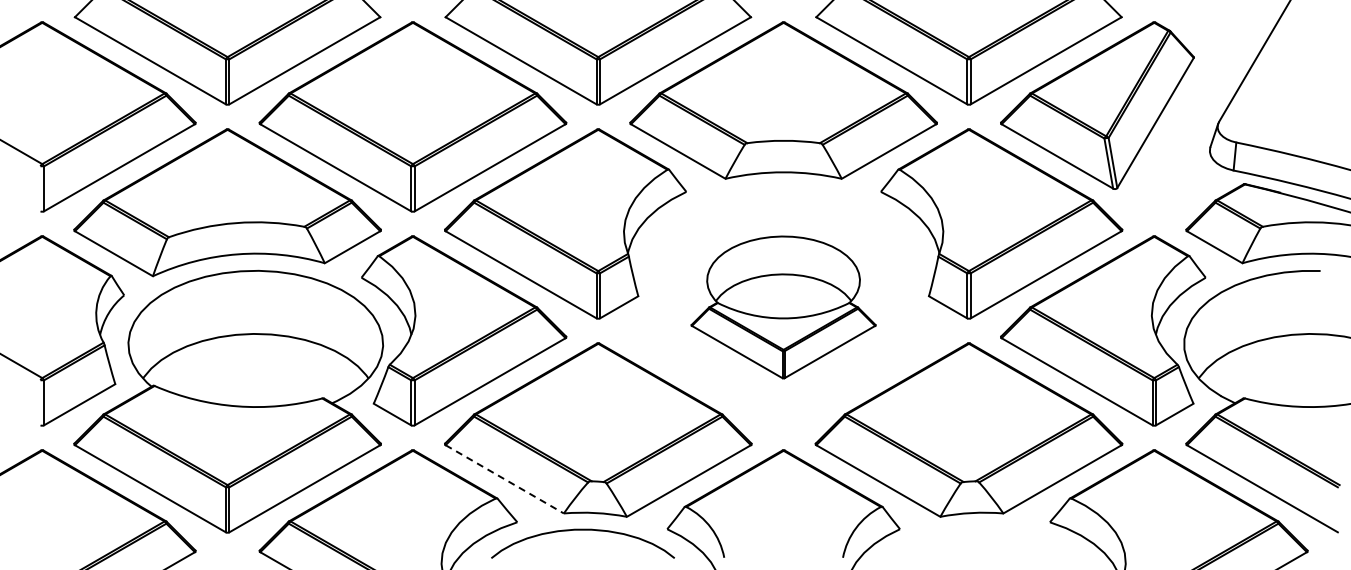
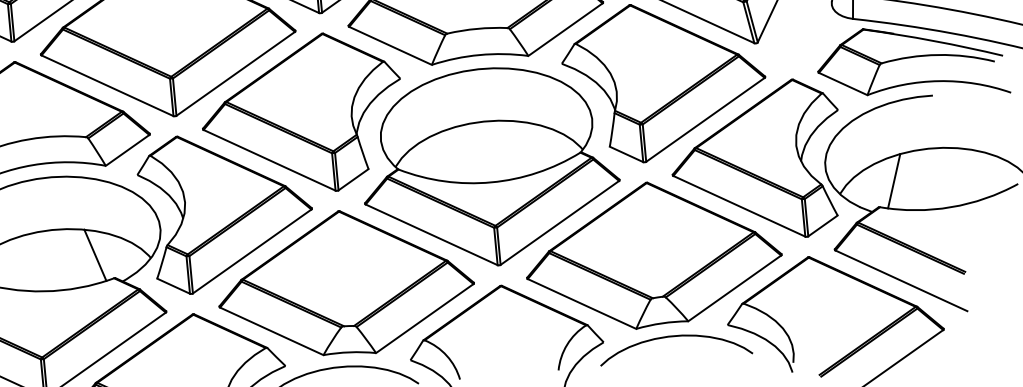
part: (783, 307) -> (489, 167), size x1.67
line: (302, 368) -> (95, 254), added
line: (1264, 368) -> (893, 180), added
line: (505, 479) -> (272, 331), dashed -> solid
curve: (985, 530) -> (674, 336), added

